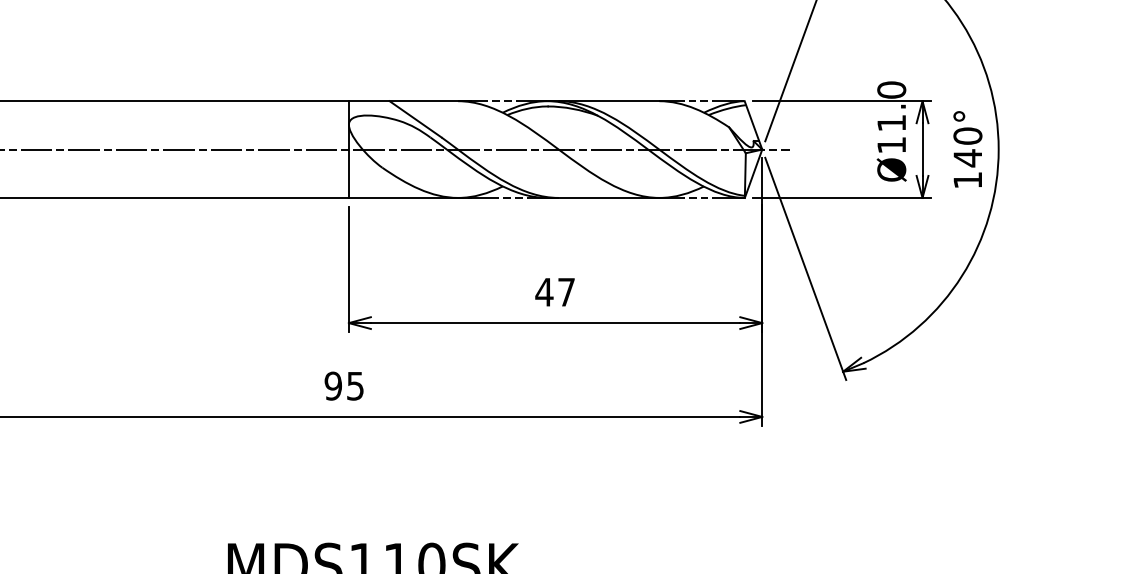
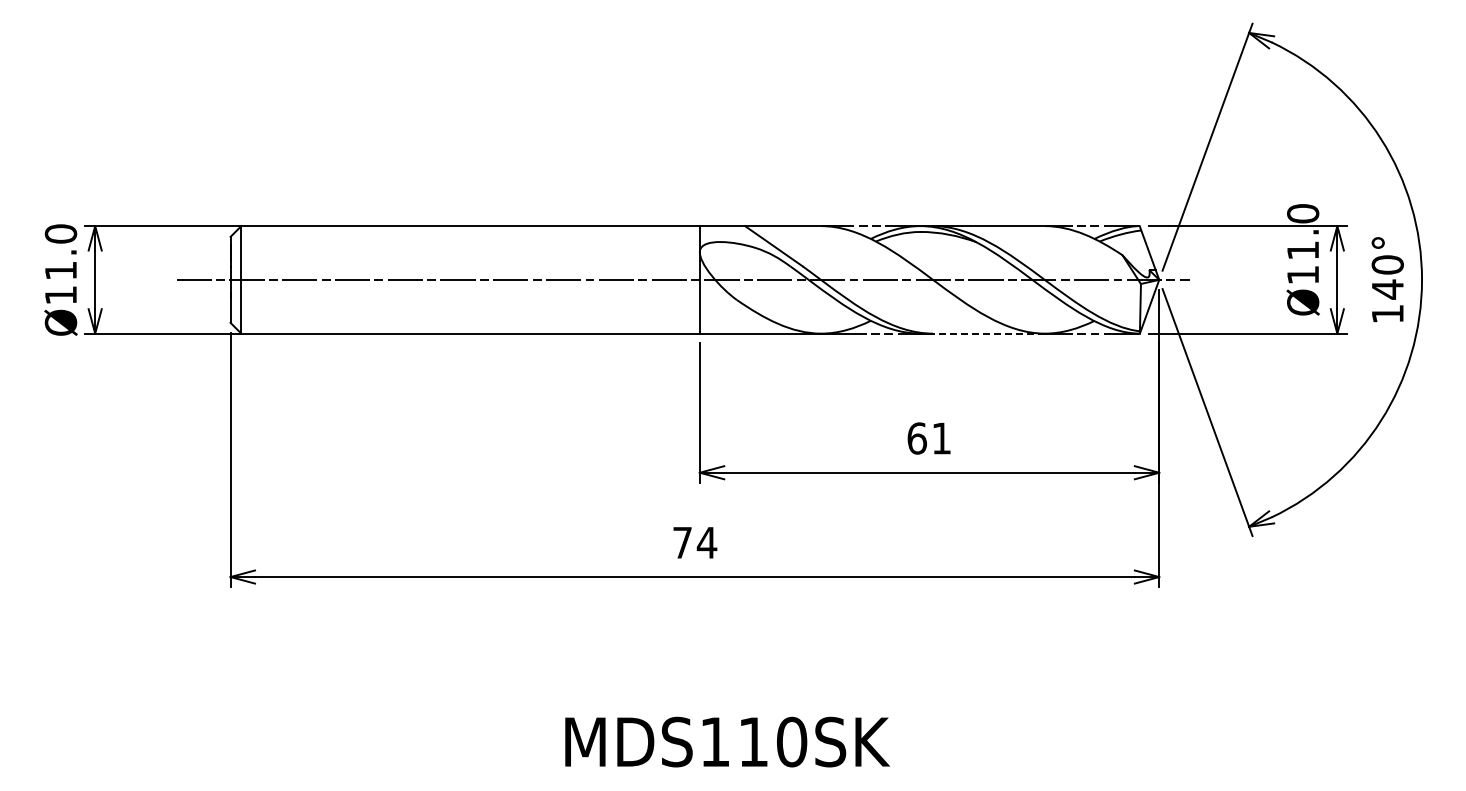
line: (603, 197) -> (982, 333), solid -> dashed
text: (554, 292) -> (928, 438), 47 -> 61
text: (344, 385) -> (694, 542), 95 -> 74

